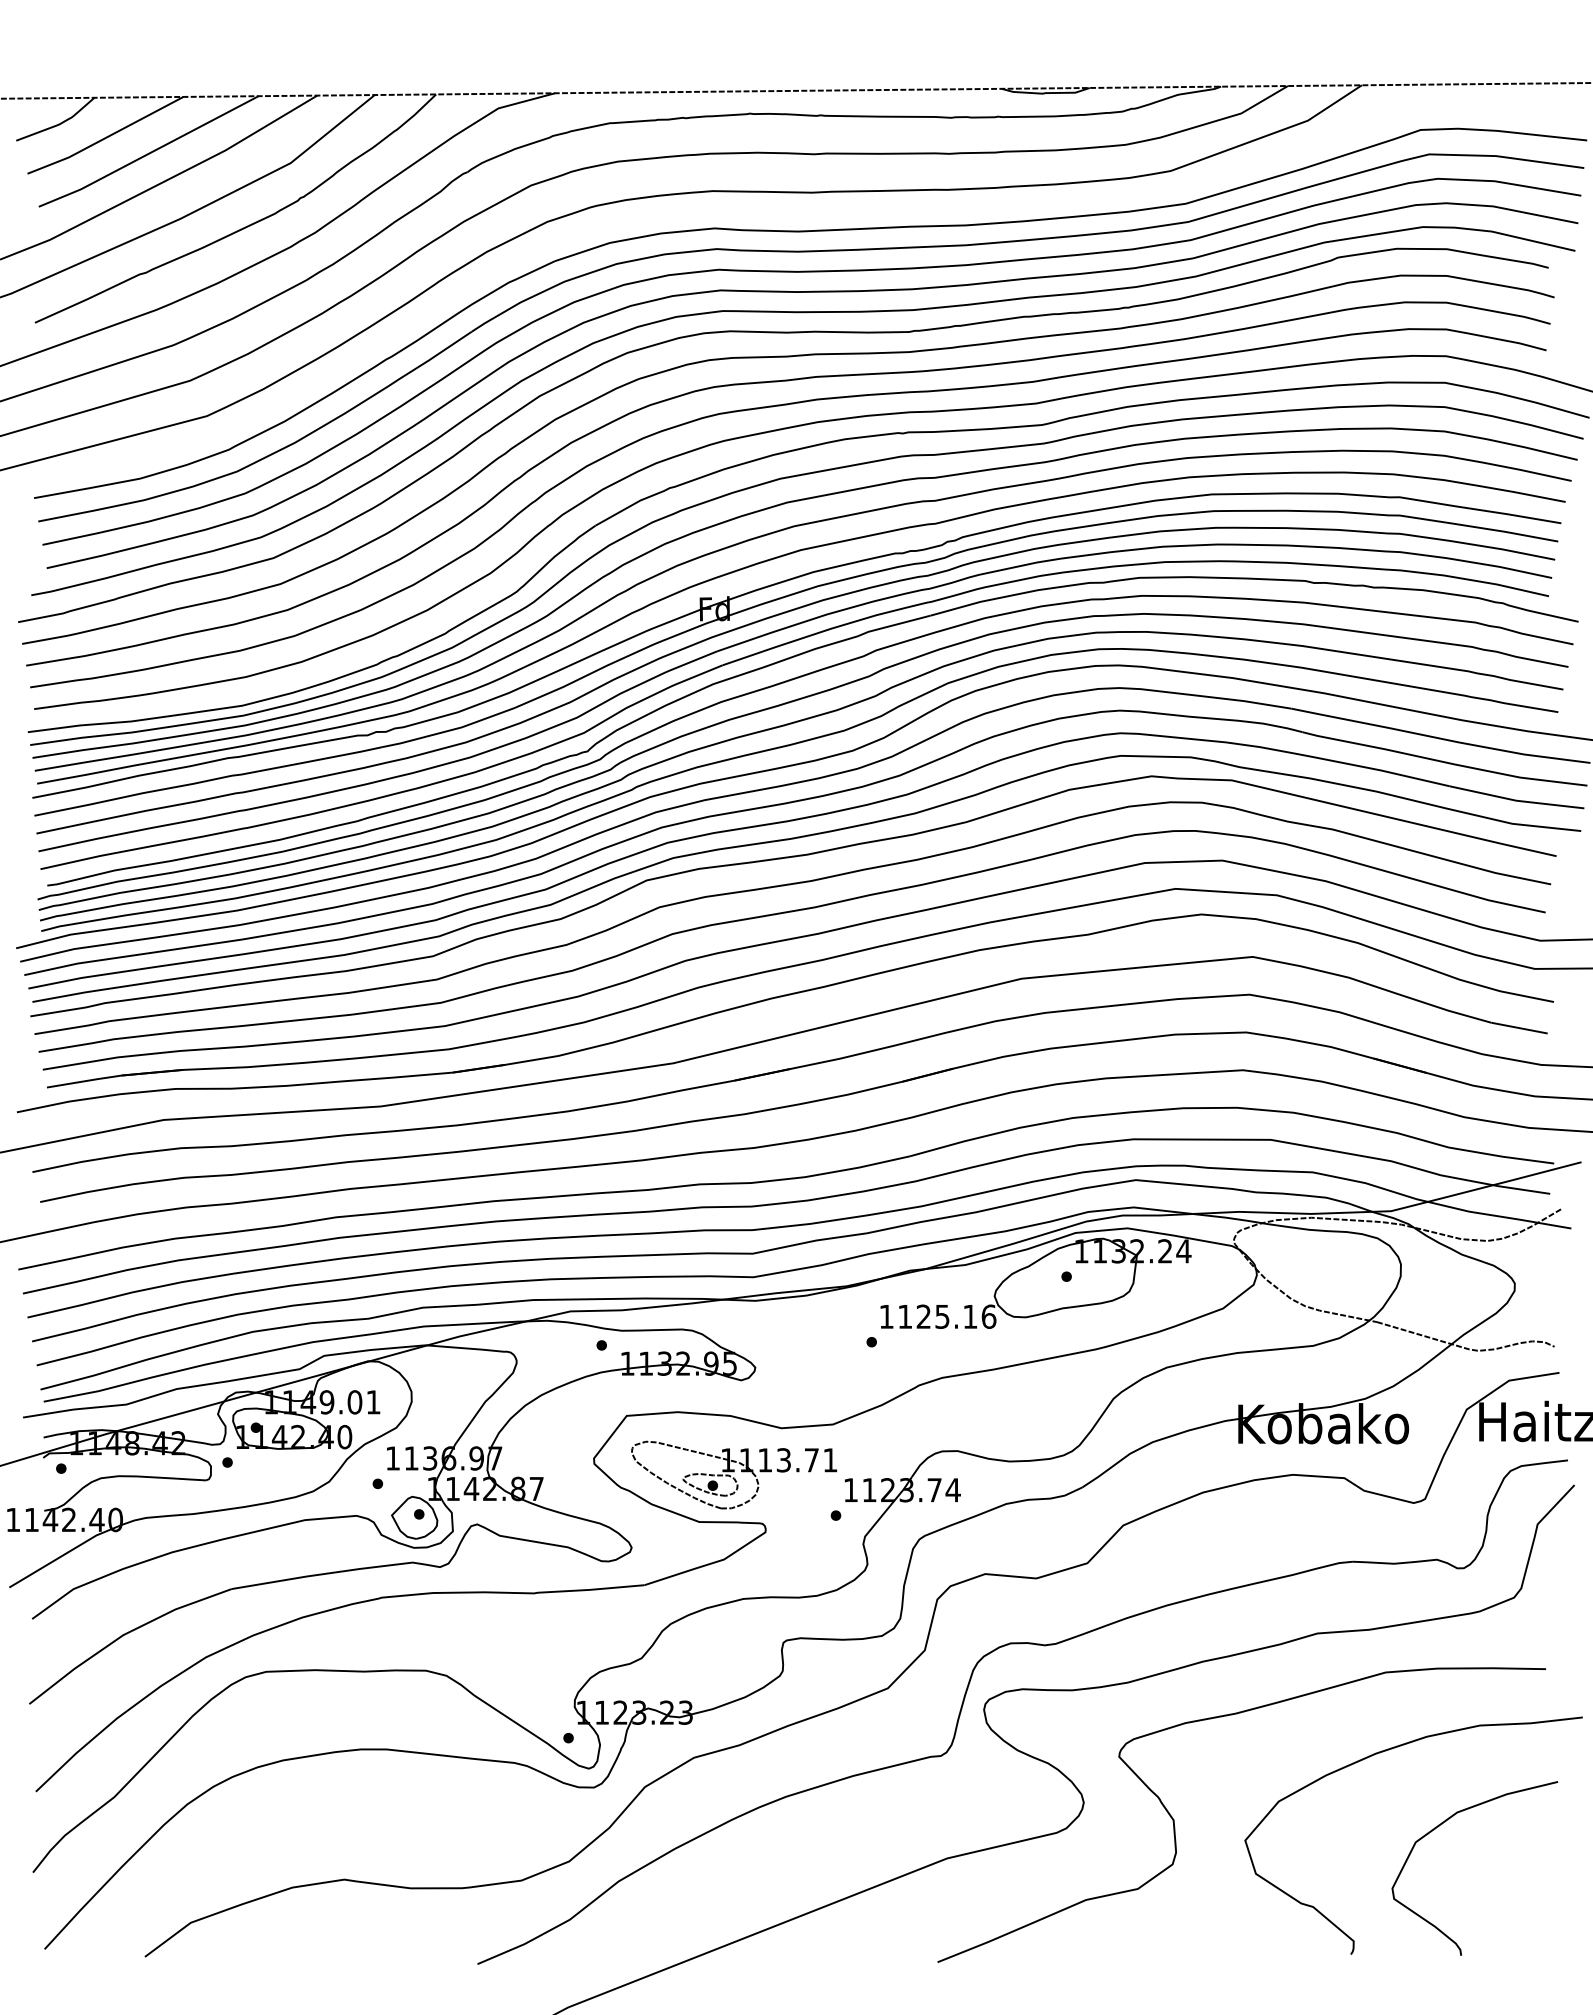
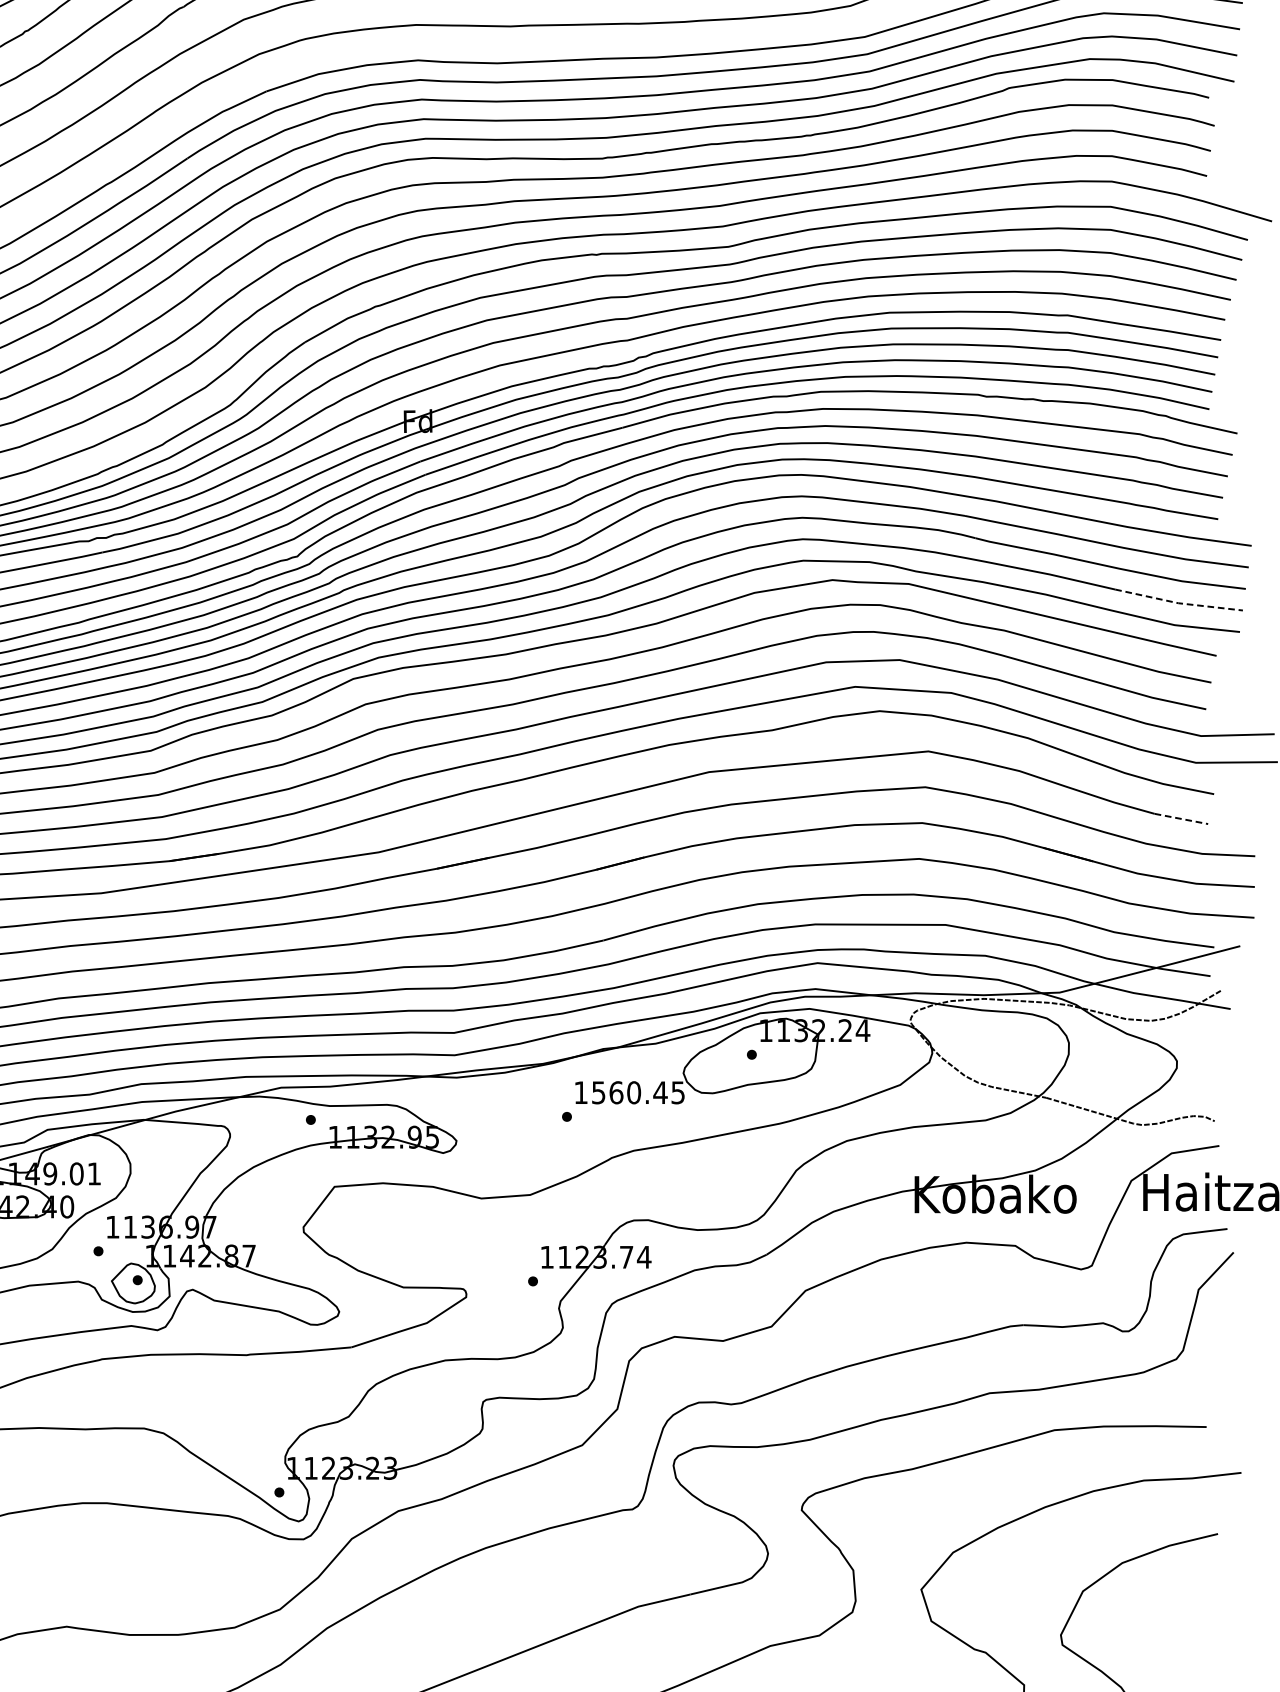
line: (1516, 800) -> (1178, 603), solid -> dashed
line: (1519, 1028) -> (1181, 819), solid -> dashed
text: (947, 1316) -> (638, 1092), 1125.16 -> 1560.45
part: (734, 1474) -> (436, 1242), removed

